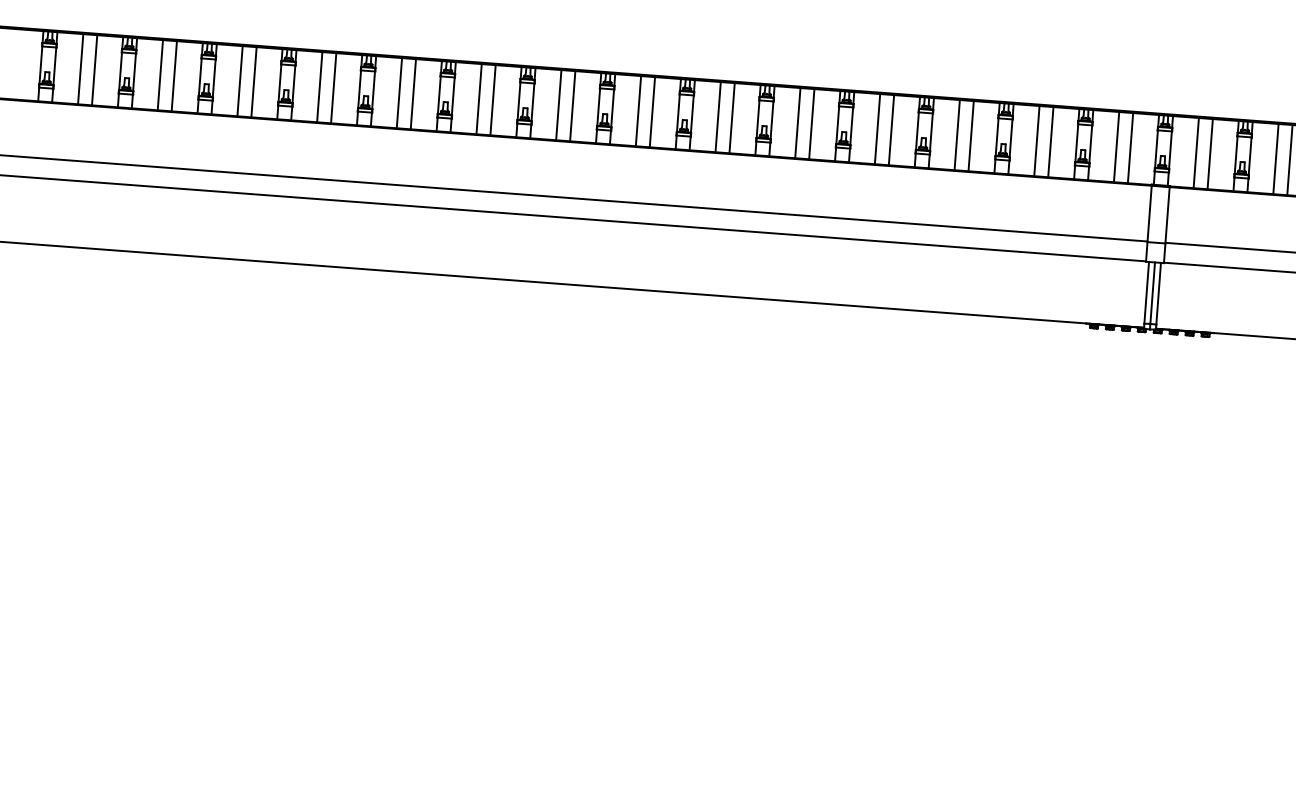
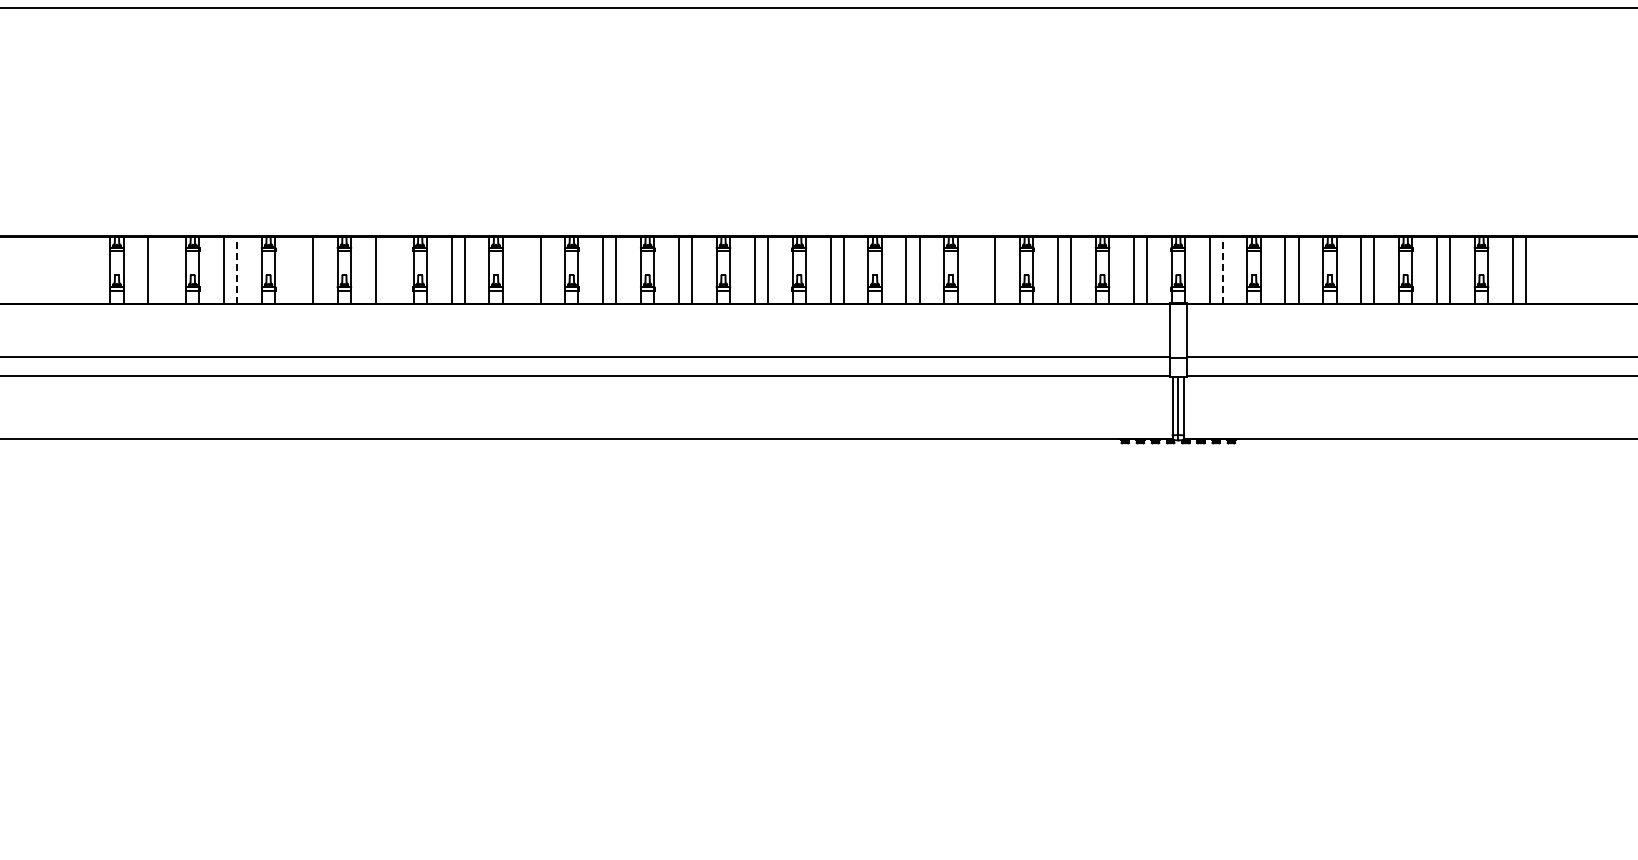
line: (94, 69) -> (161, 269), removed
line: (174, 75) -> (237, 269), solid -> dashed
line: (239, 80) -> (299, 269), removed
line: (333, 87) -> (388, 269), removed
line: (479, 98) -> (527, 269), removed
line: (957, 134) -> (982, 269), removed
line: (1209, 153) -> (1222, 269), solid -> dashed

